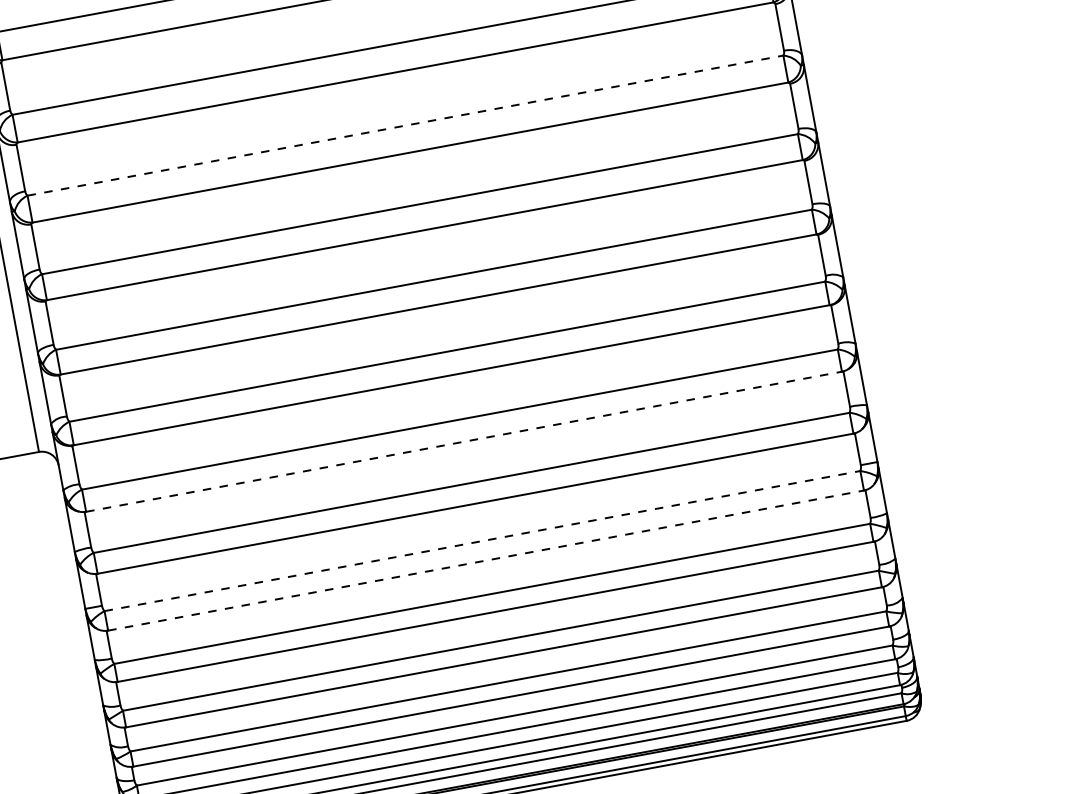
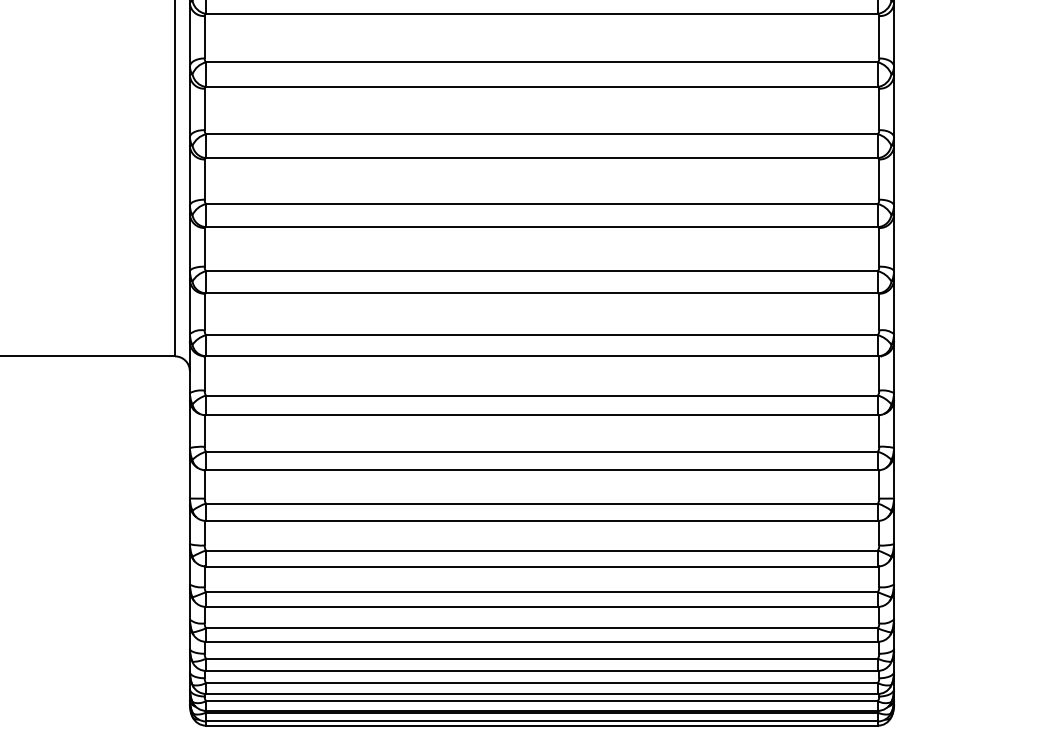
line: (404, 126) -> (541, 134), dashed -> solid
line: (463, 442) -> (541, 415), dashed -> solid
line: (481, 541) -> (541, 503), dashed -> solid
line: (485, 560) -> (541, 520), dashed -> solid

